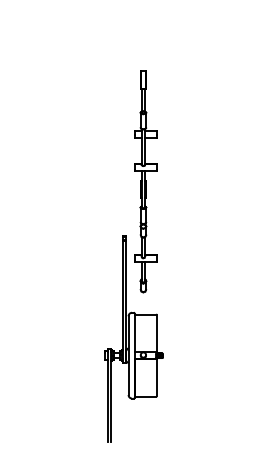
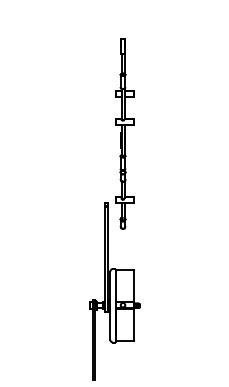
part: (145, 181) -> (124, 133), moved

